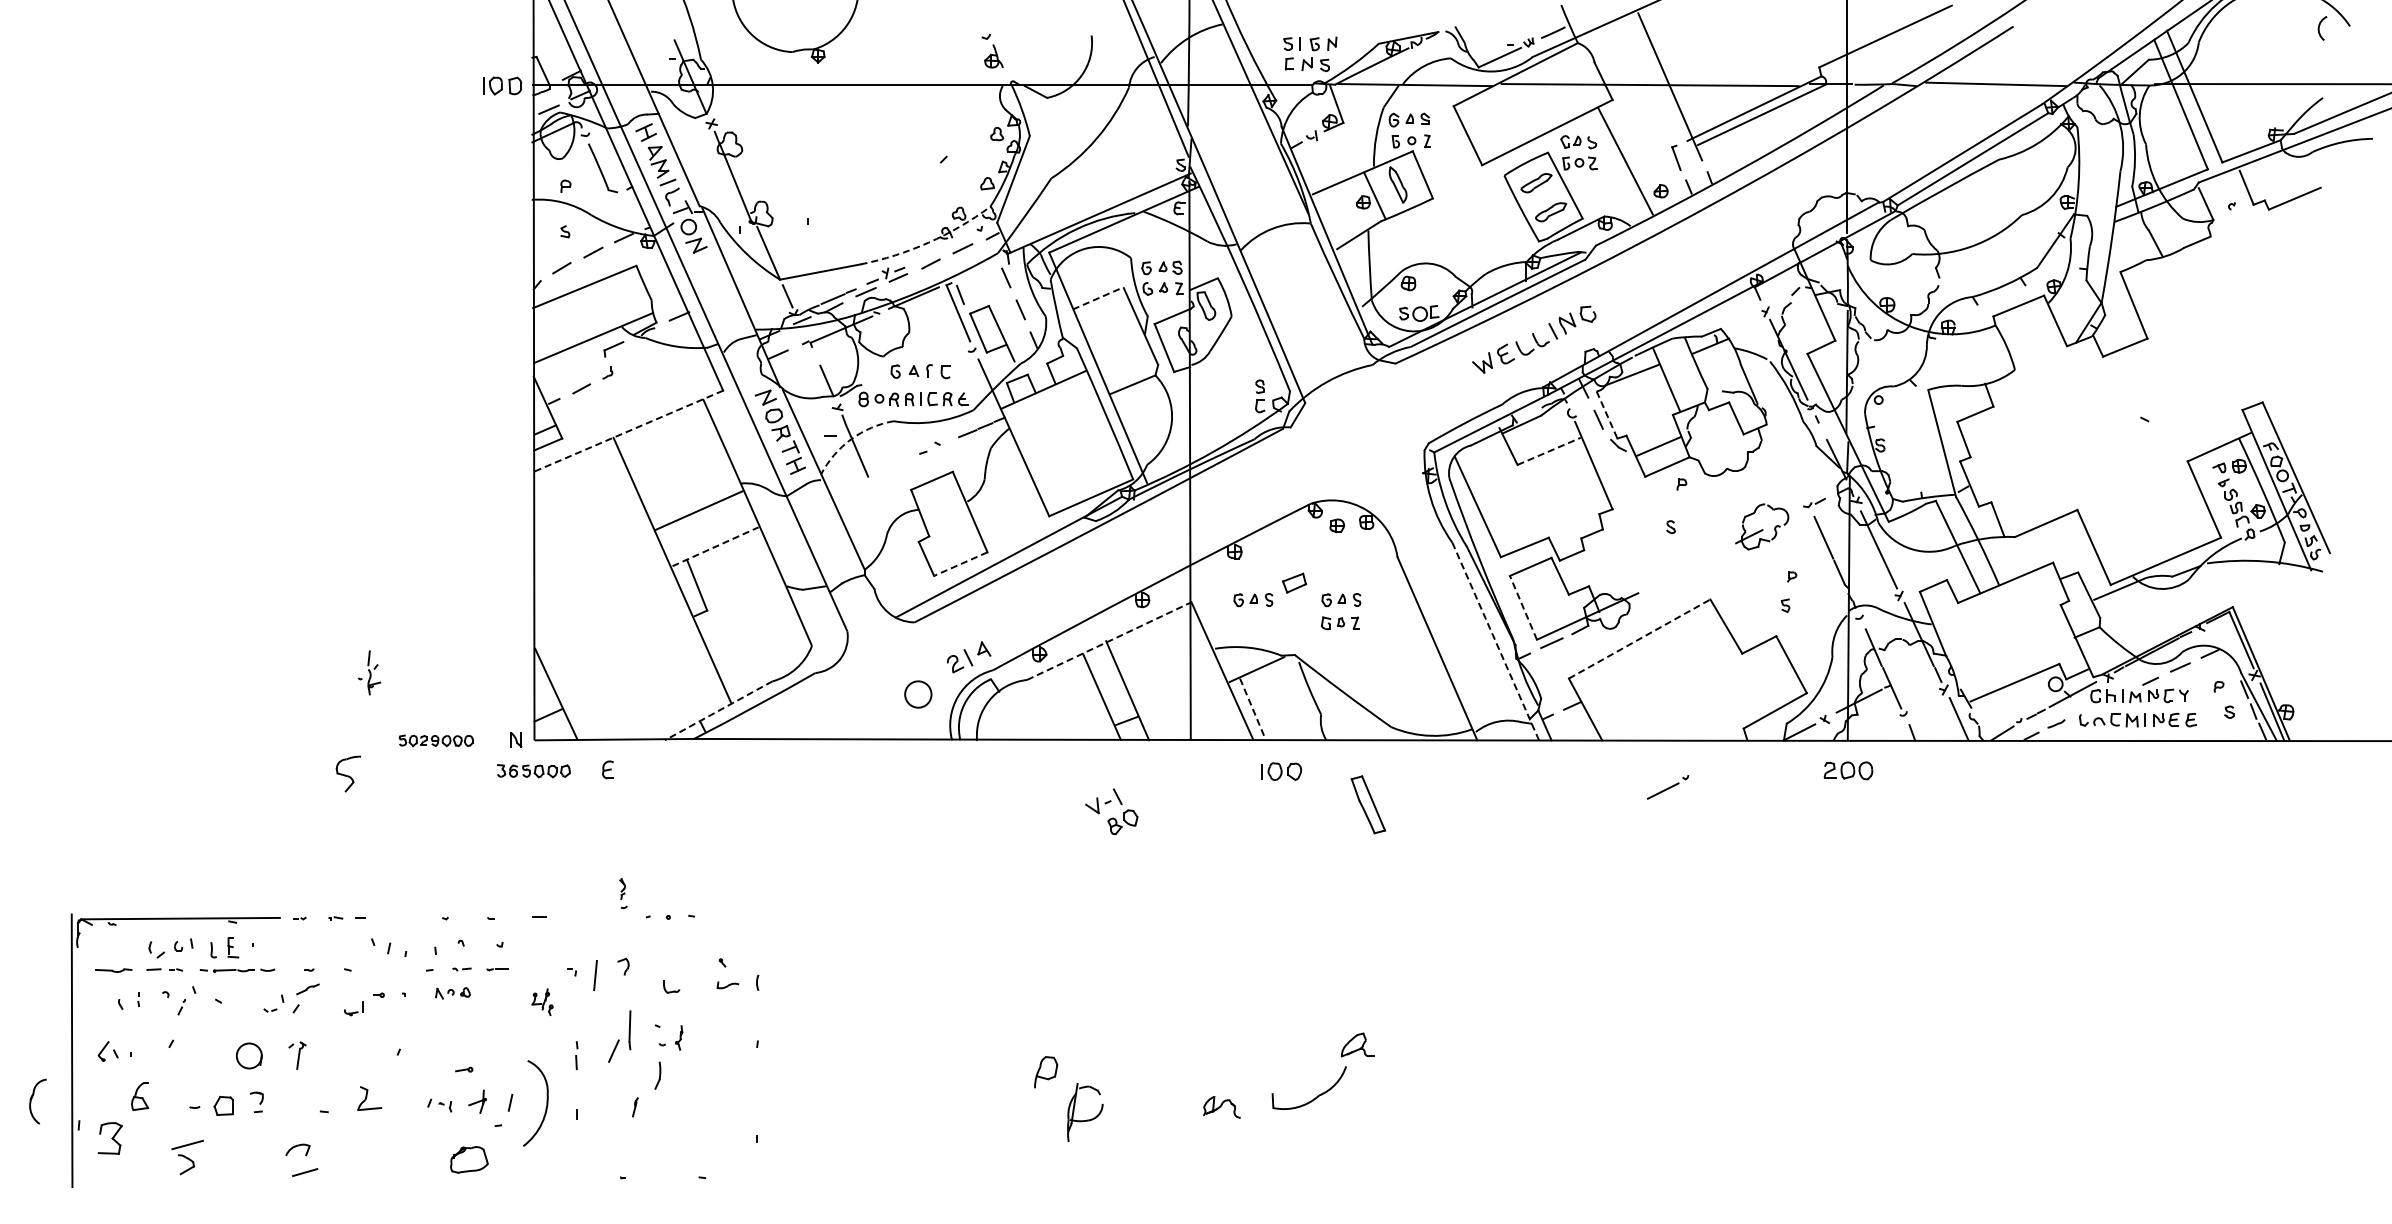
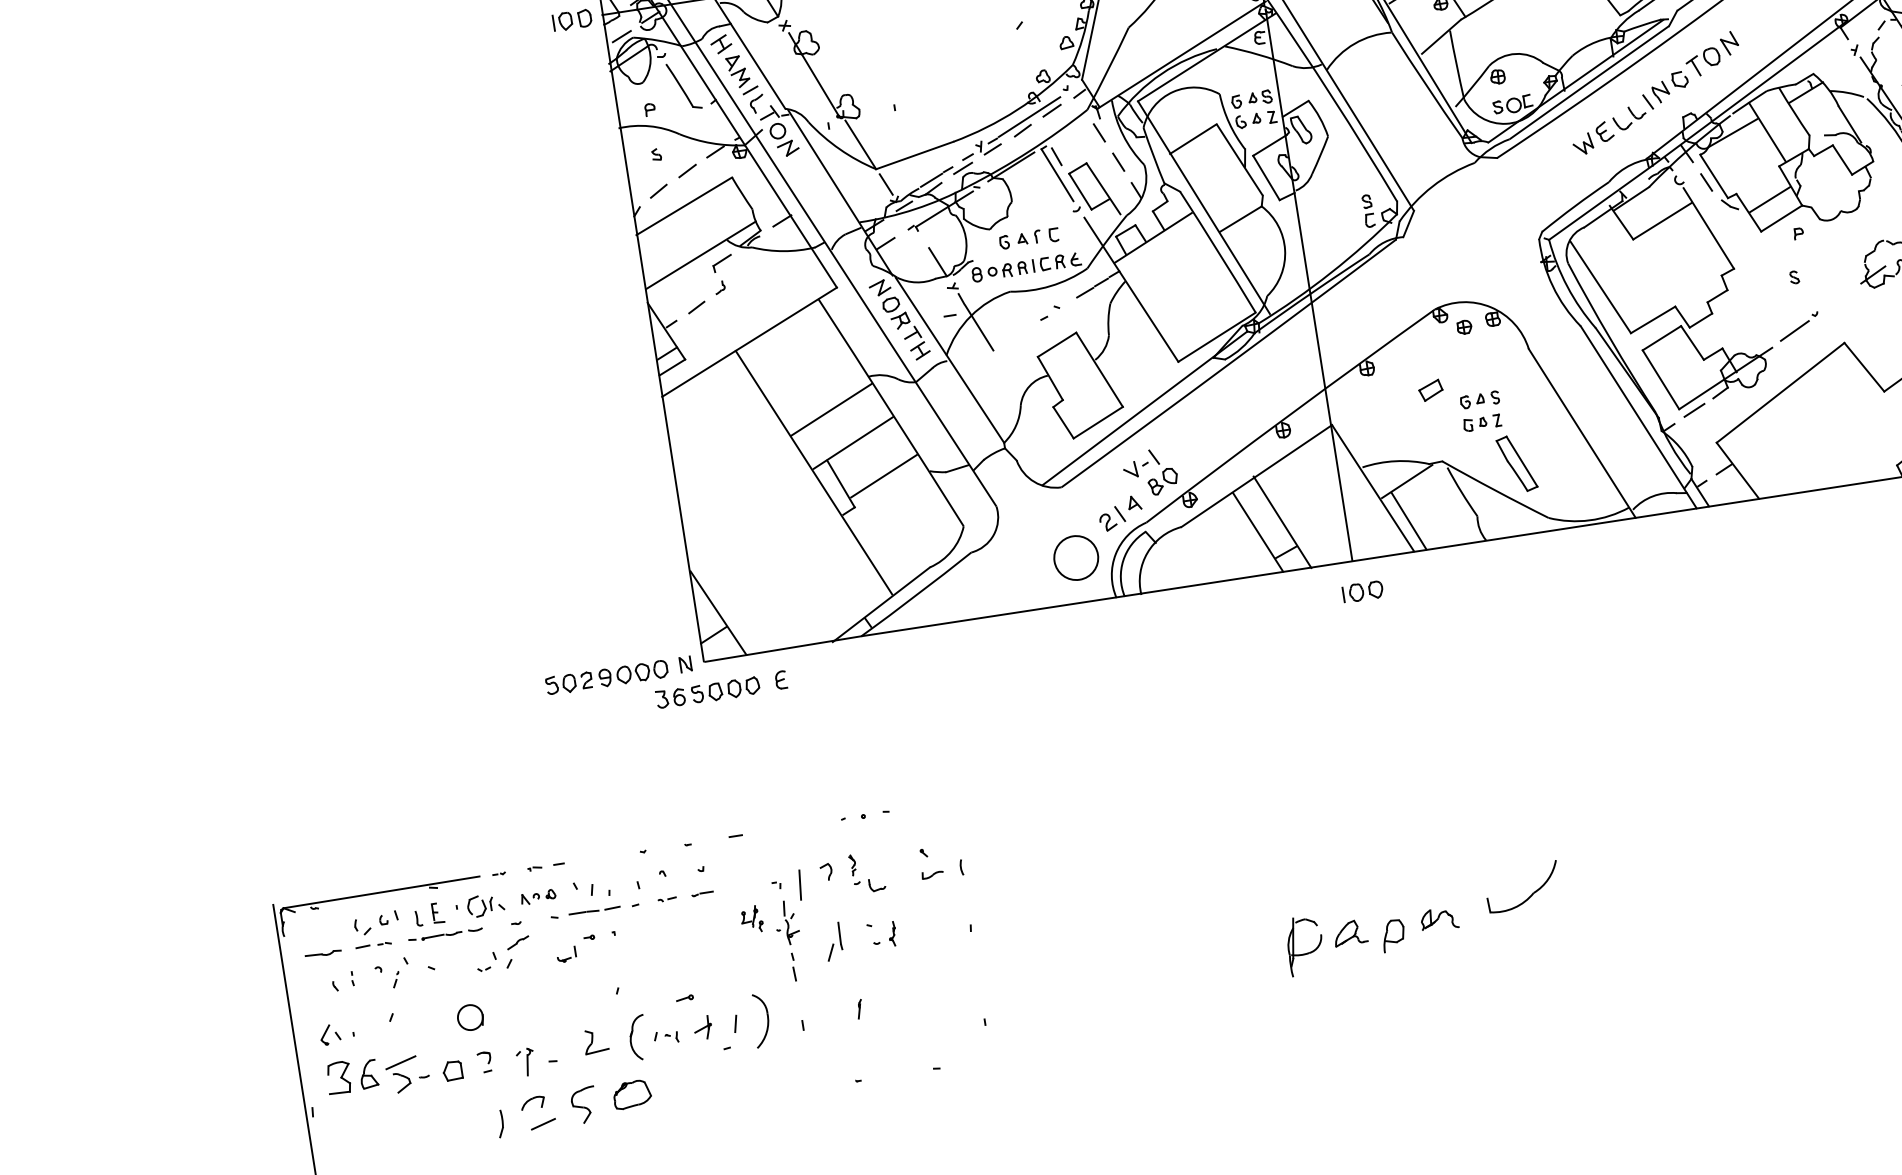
arc: (928, 242) -> (1017, 109), dashed -> solid
line: (939, 251) -> (1029, 116), added
part: (1623, 293) -> (1711, 53), added
line: (1098, 298) -> (1193, 139), dashed -> solid
line: (1607, 414) -> (1714, 175), dashed -> solid
line: (628, 431) -> (749, 342), dashed -> solid
arc: (851, 439) -> (971, 316), dashed -> solid
line: (1549, 451) -> (1662, 221), dashed -> solid
line: (716, 546) -> (854, 442), dashed -> solid
line: (960, 564) -> (1098, 423), dashed -> solid
line: (740, 584) -> (883, 476), added
part: (1253, 600) -> (1393, 413), removed
line: (1523, 607) -> (1660, 379), dashed -> solid
line: (1640, 638) -> (1781, 392), dashed -> solid
line: (1109, 641) -> (1257, 476), dashed -> solid
line: (1495, 641) -> (1638, 417), dashed -> solid
part: (369, 672) -> (786, 922), moved
circle: (918, 694) -> (1076, 557), size x1.67
line: (1253, 709) -> (1409, 521), dashed -> solid
line: (718, 711) -> (881, 605), dashed -> solid
part: (435, 740) -> (606, 677), size x1.67
part: (533, 770) -> (707, 692), size x1.43
part: (1281, 771) -> (1362, 591), moved
part: (347, 773) -> (583, 1104), moved
part: (1668, 787) -> (1799, 326), moved
part: (1368, 804) -> (1517, 463), moved
part: (1112, 817) -> (1152, 478), moved
part: (623, 893) -> (854, 869), moved
part: (281, 947) -> (485, 905), added
line: (388, 969) -> (594, 910), added
part: (452, 993) -> (537, 897), moved
part: (619, 1036) -> (833, 941), size x0.71
part: (1357, 1044) -> (1349, 932), moved
part: (297, 1055) -> (526, 1062), moved
part: (1046, 1072) -> (1393, 935), moved
part: (657, 1075) -> (500, 1123), moved
part: (37, 1101) -> (637, 1037), moved
part: (536, 1103) -> (761, 1020), size x0.62
part: (109, 1138) -> (338, 1078), moved
part: (187, 1157) -> (402, 1075), moved
part: (469, 1159) -> (632, 1094), moved

